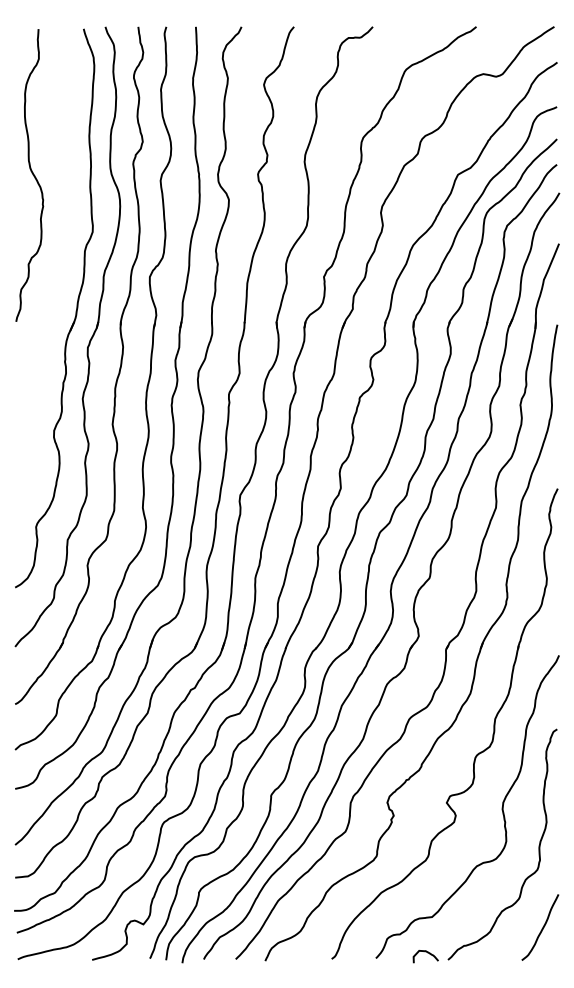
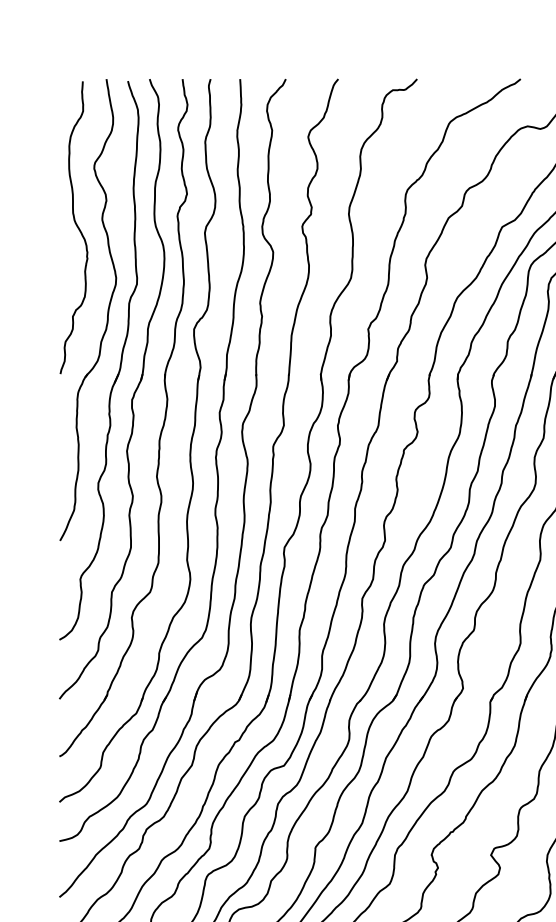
part: (62, 262) -> (106, 314), added

